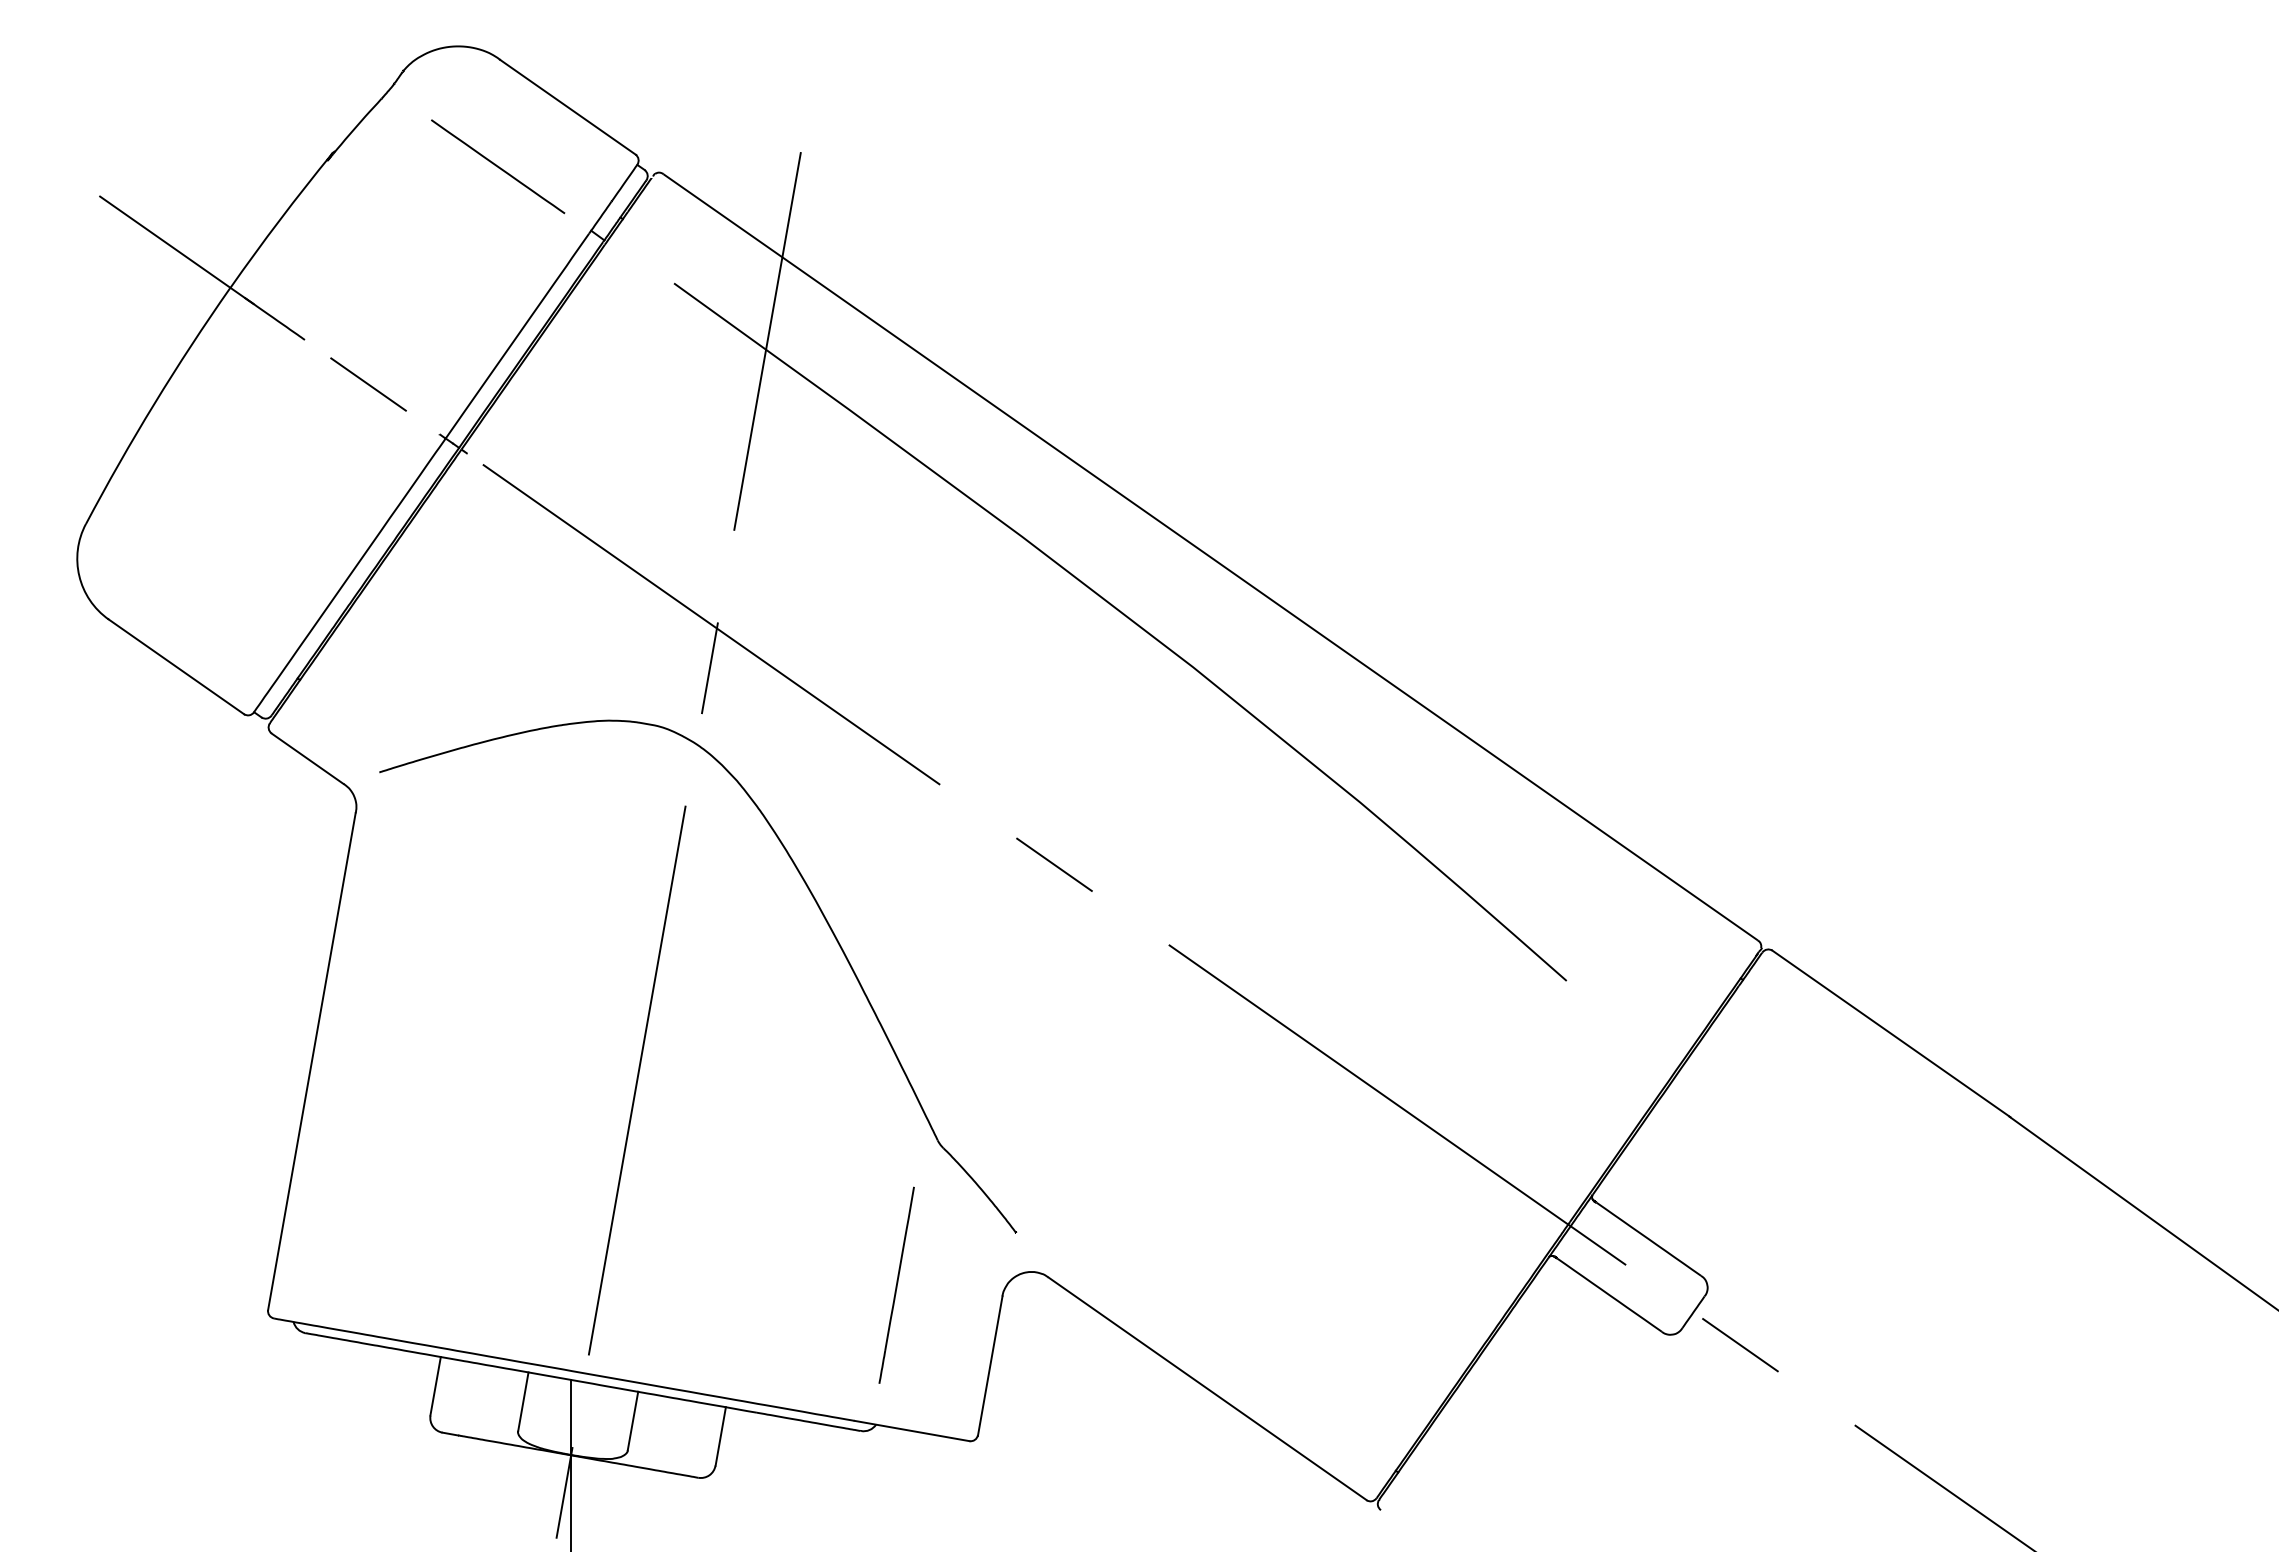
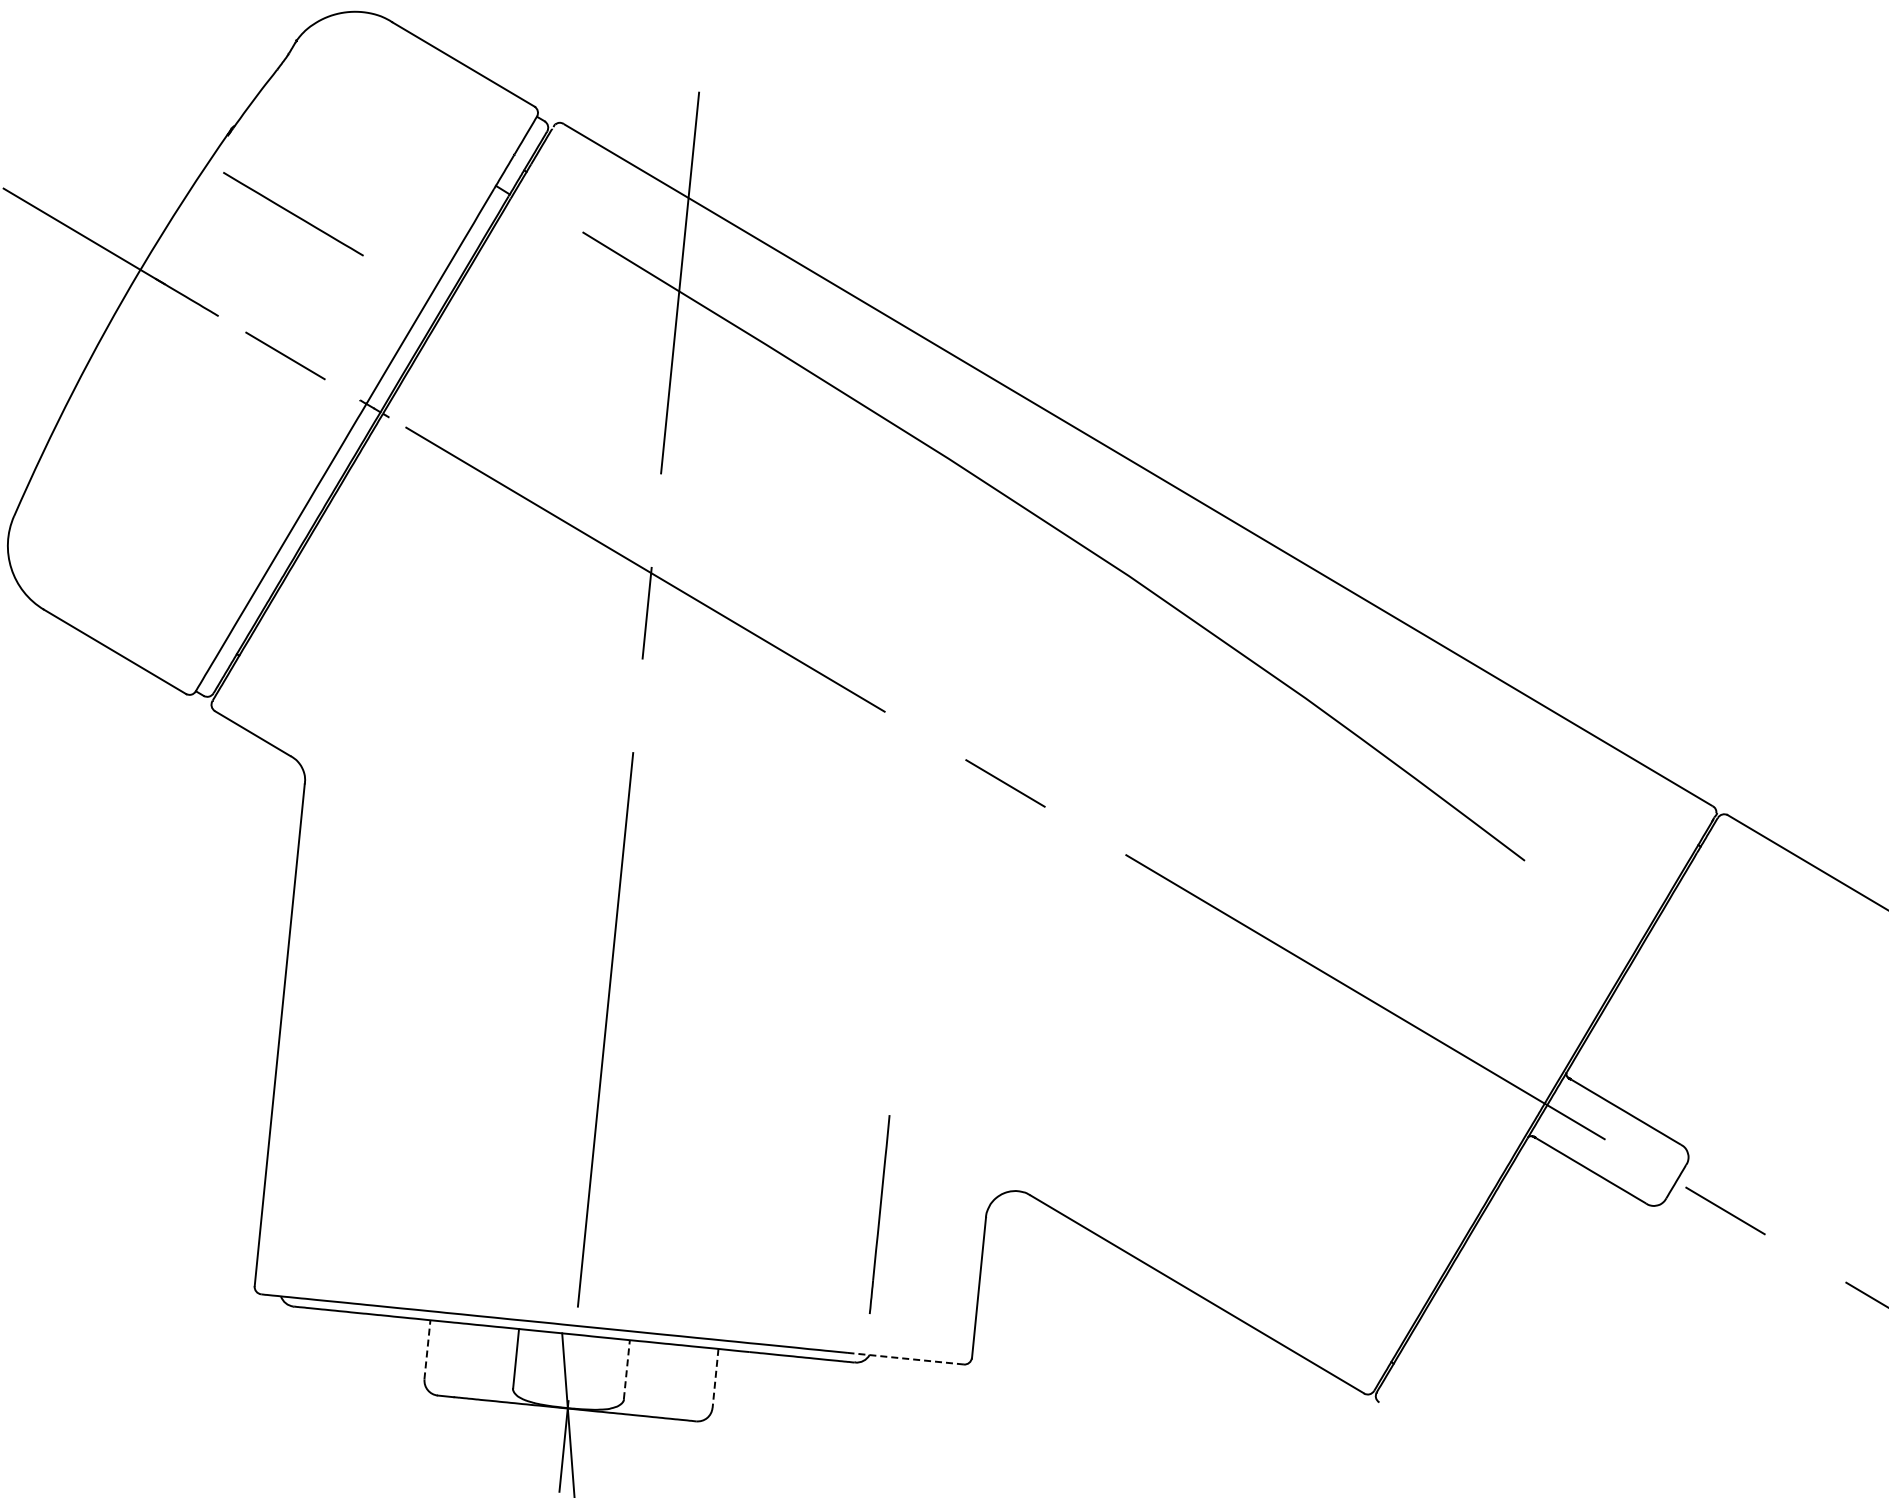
line: (498, 166) -> (293, 213), moved
part: (818, 908) -> (773, 844), removed
line: (435, 1386) -> (427, 1350), solid -> dashed
line: (633, 1420) -> (627, 1369), solid -> dashed
line: (911, 1430) -> (905, 1358), solid -> dashed
line: (720, 1436) -> (715, 1378), solid -> dashed

